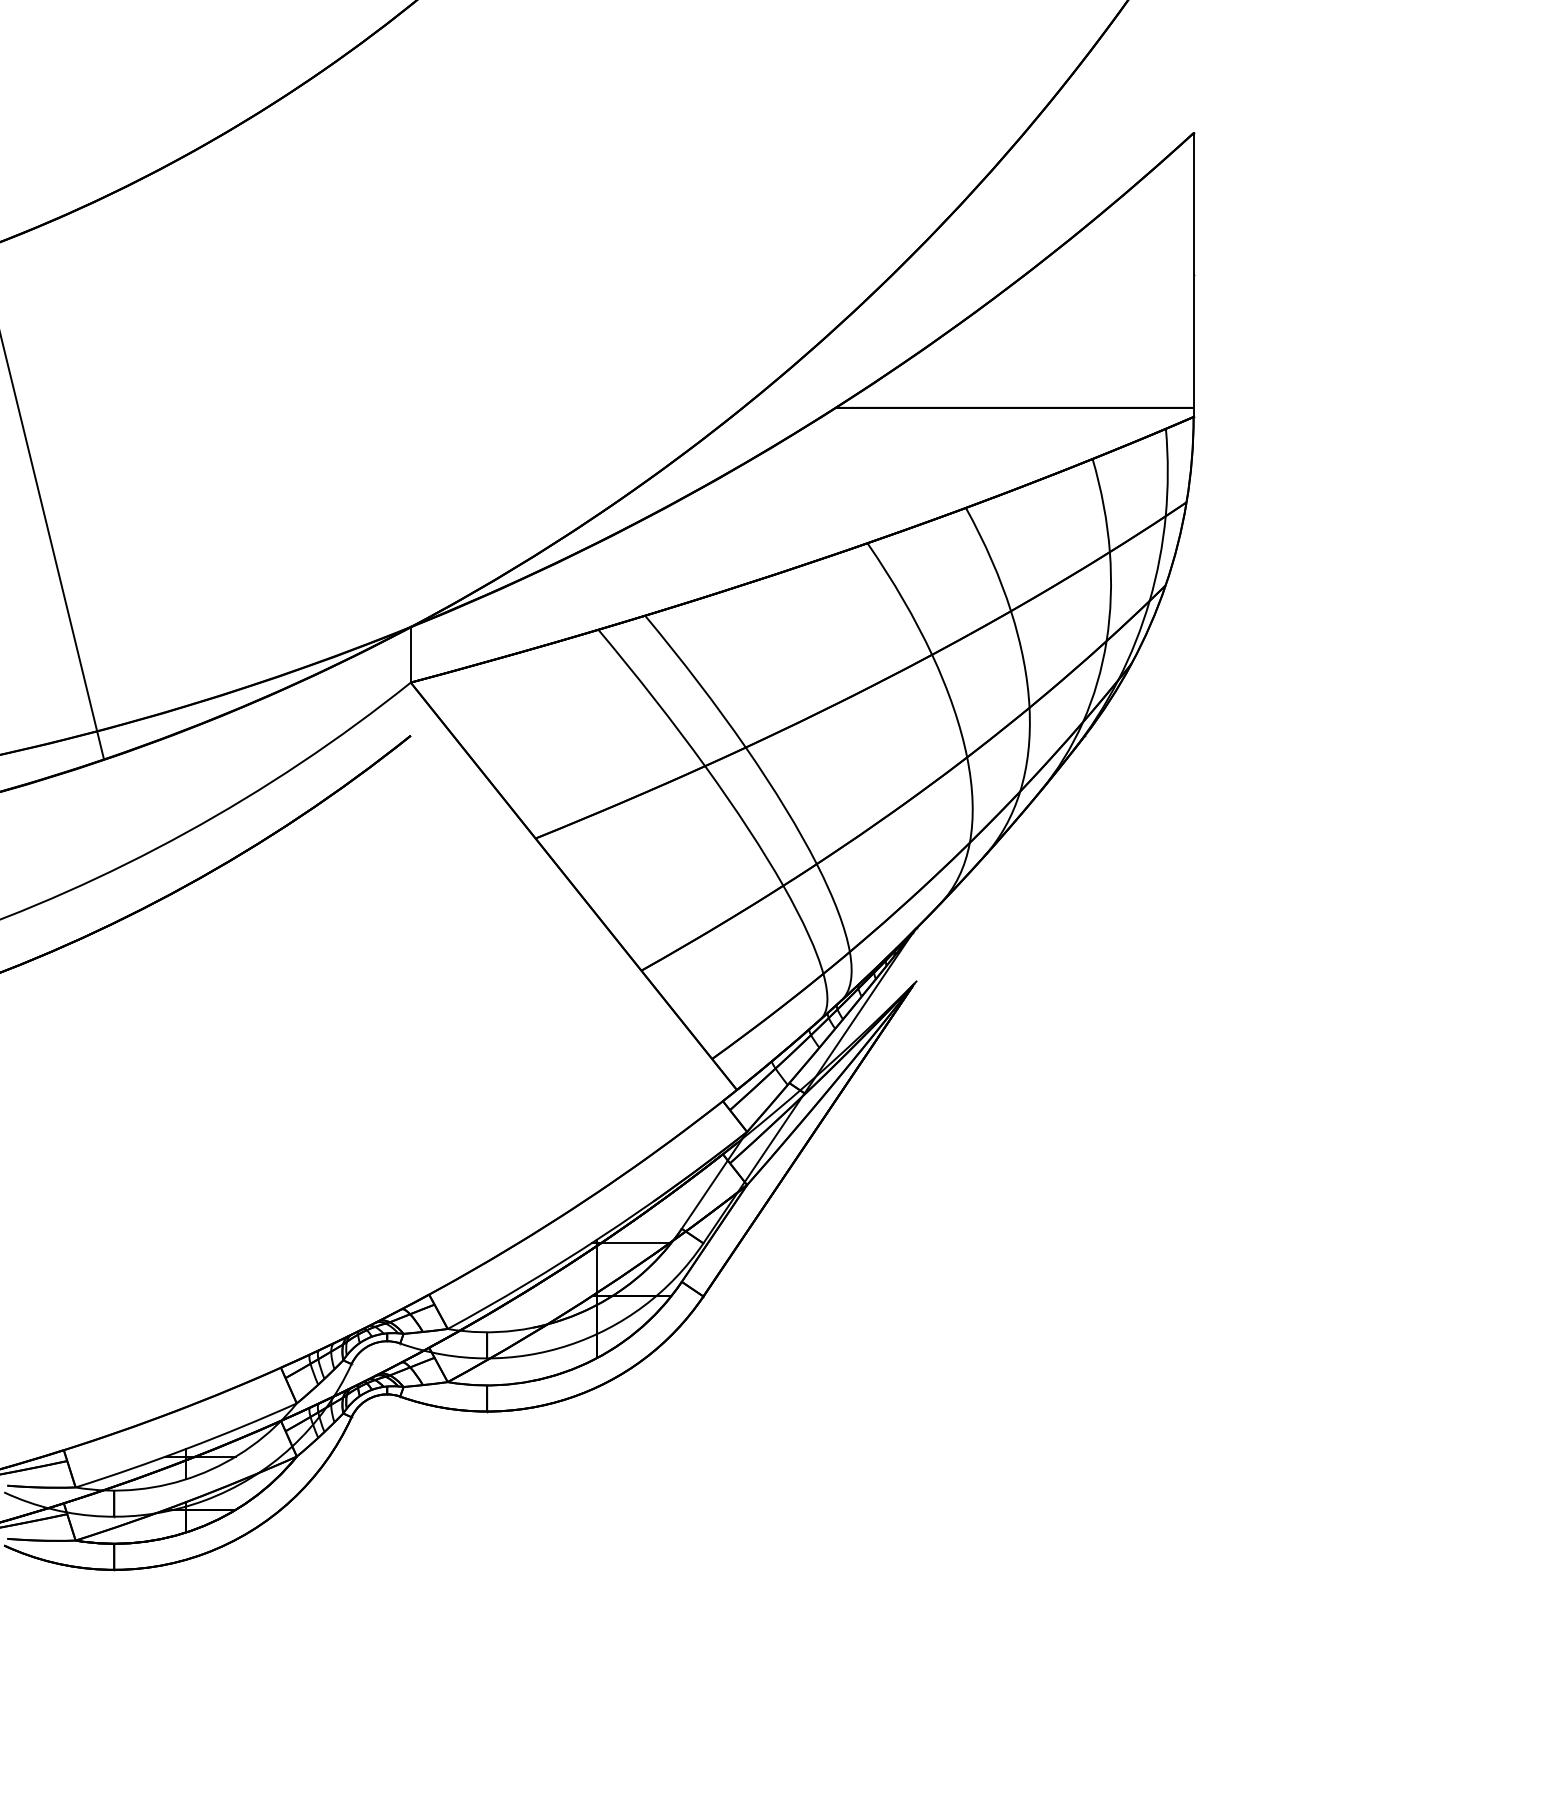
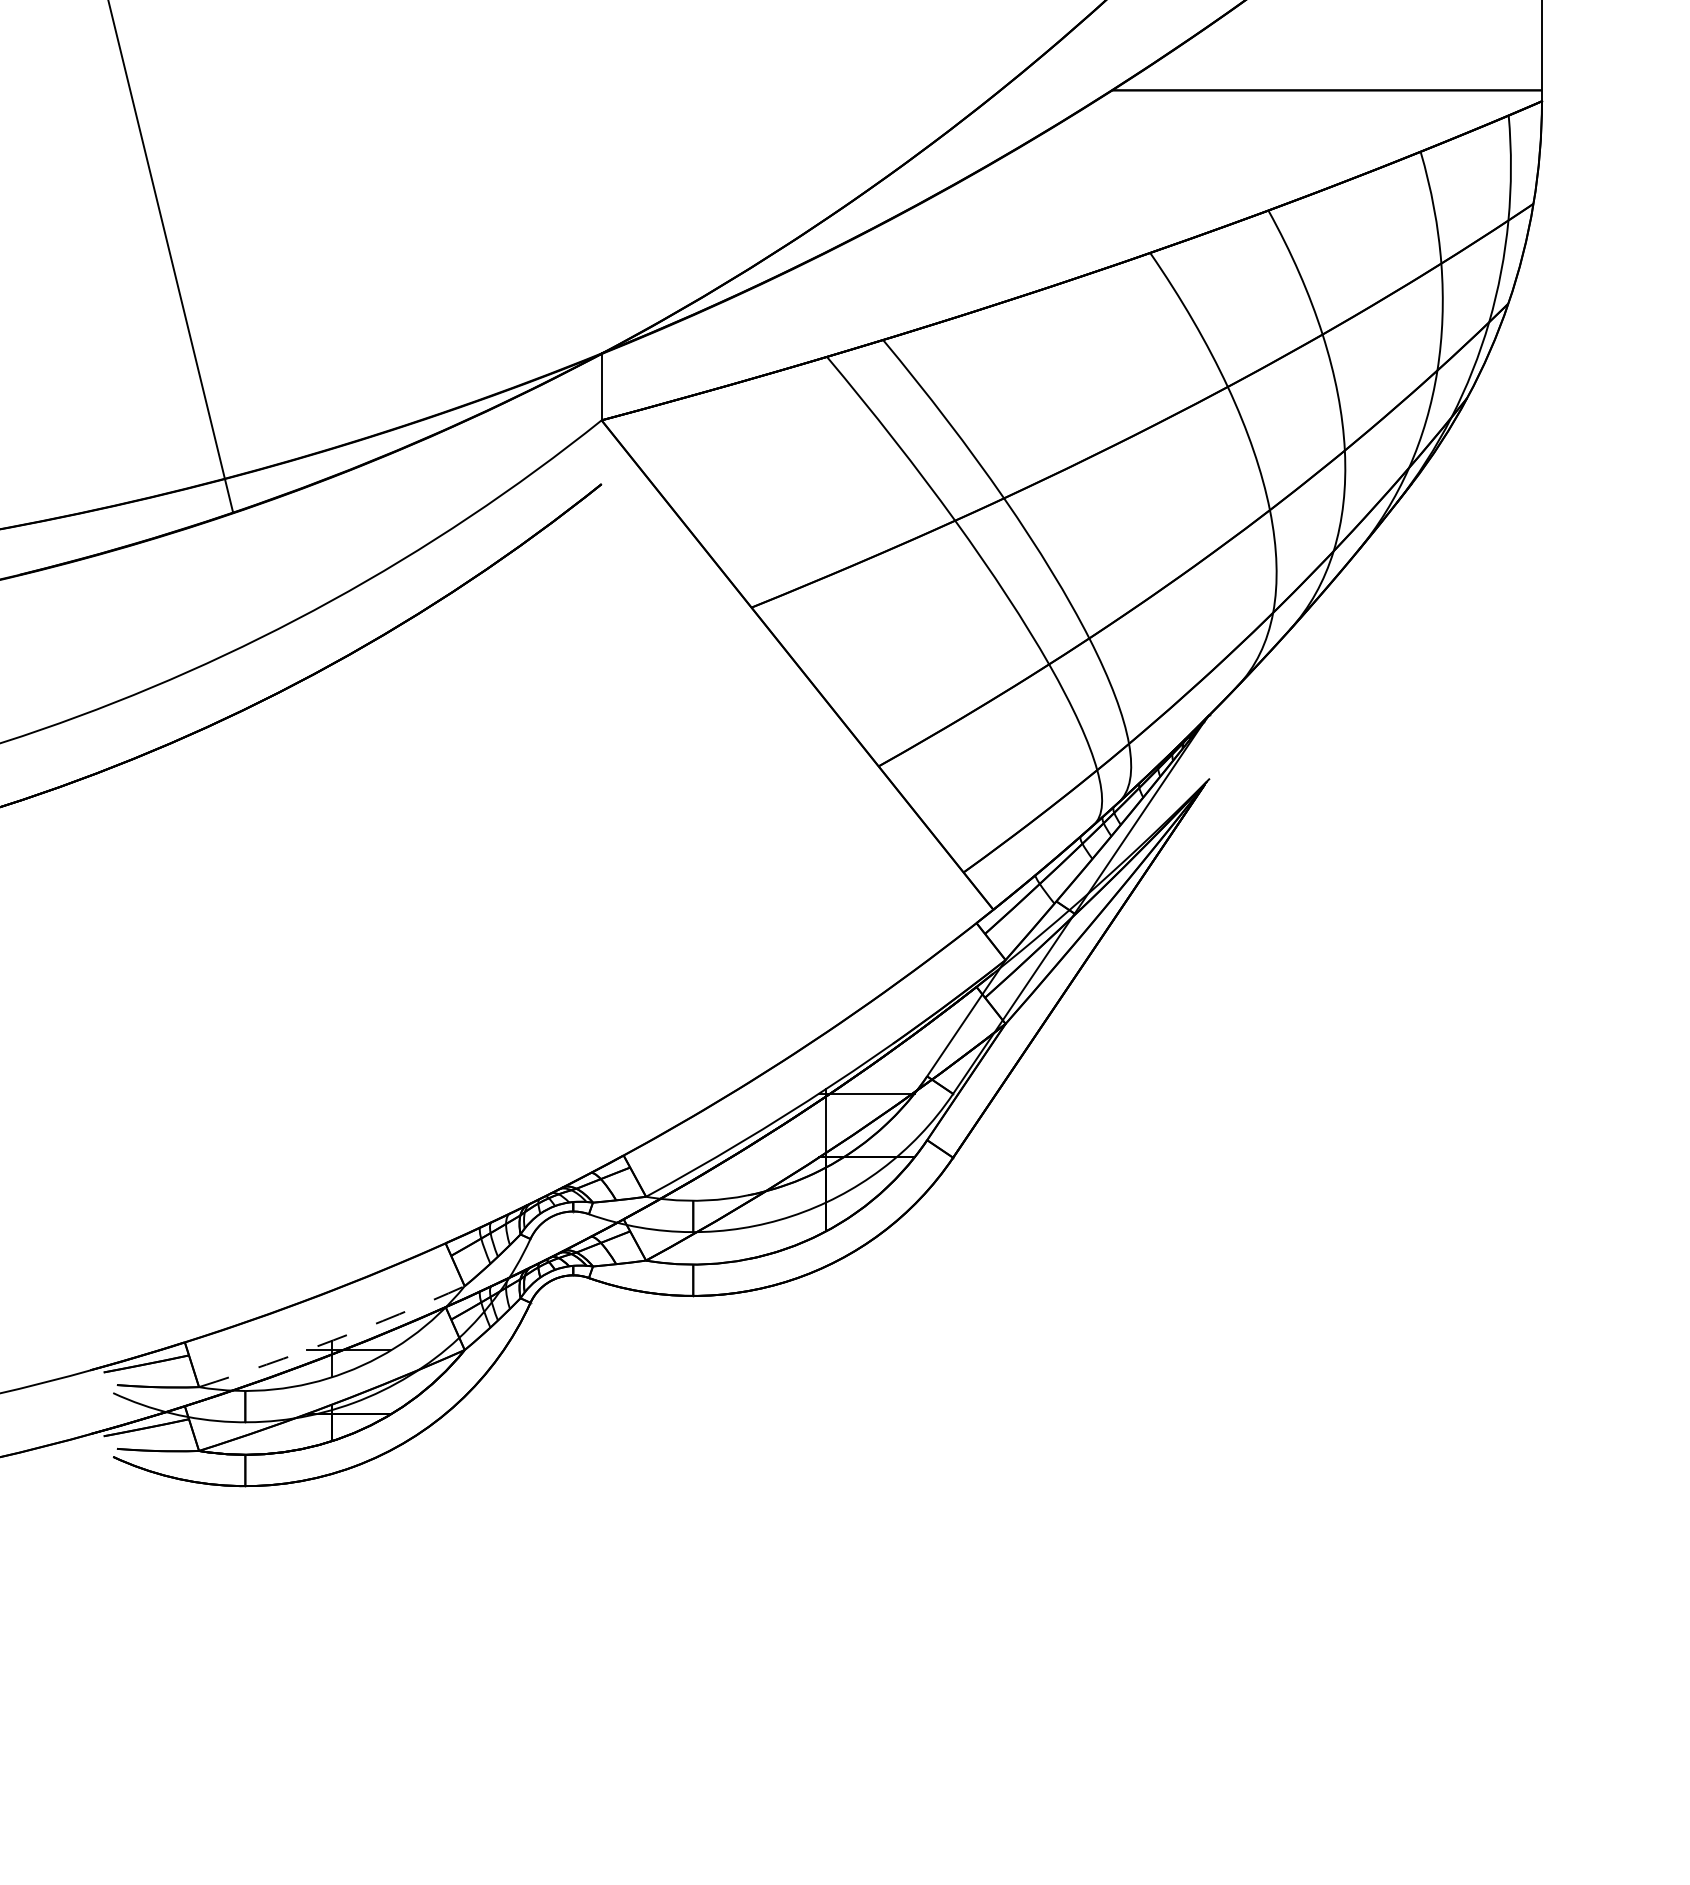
arc: (187, 1448) -> (333, 1340), solid -> dashed

